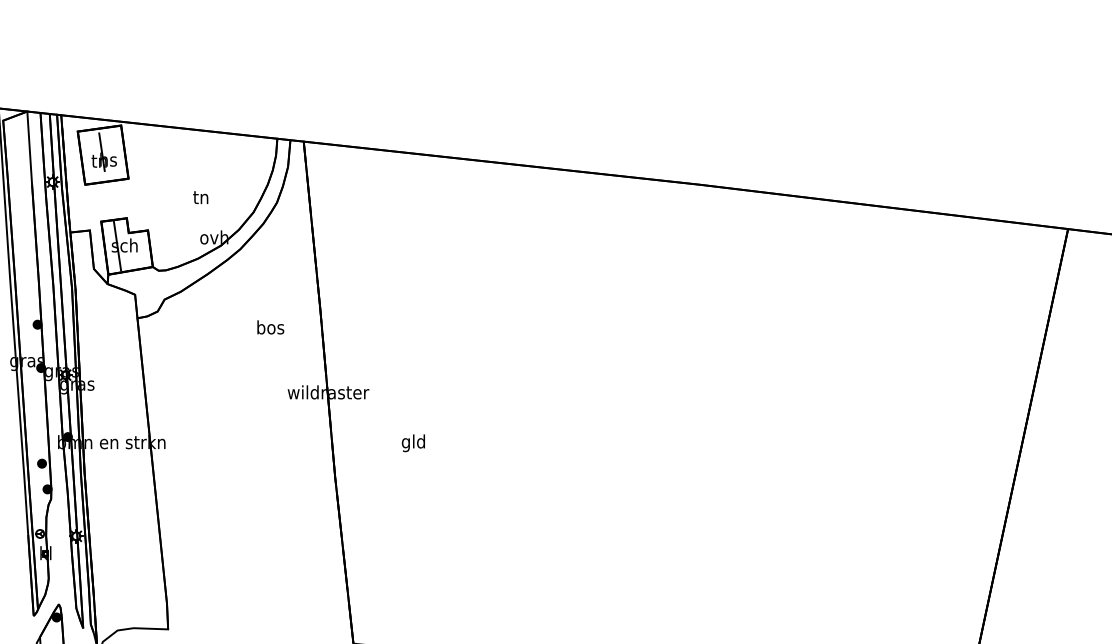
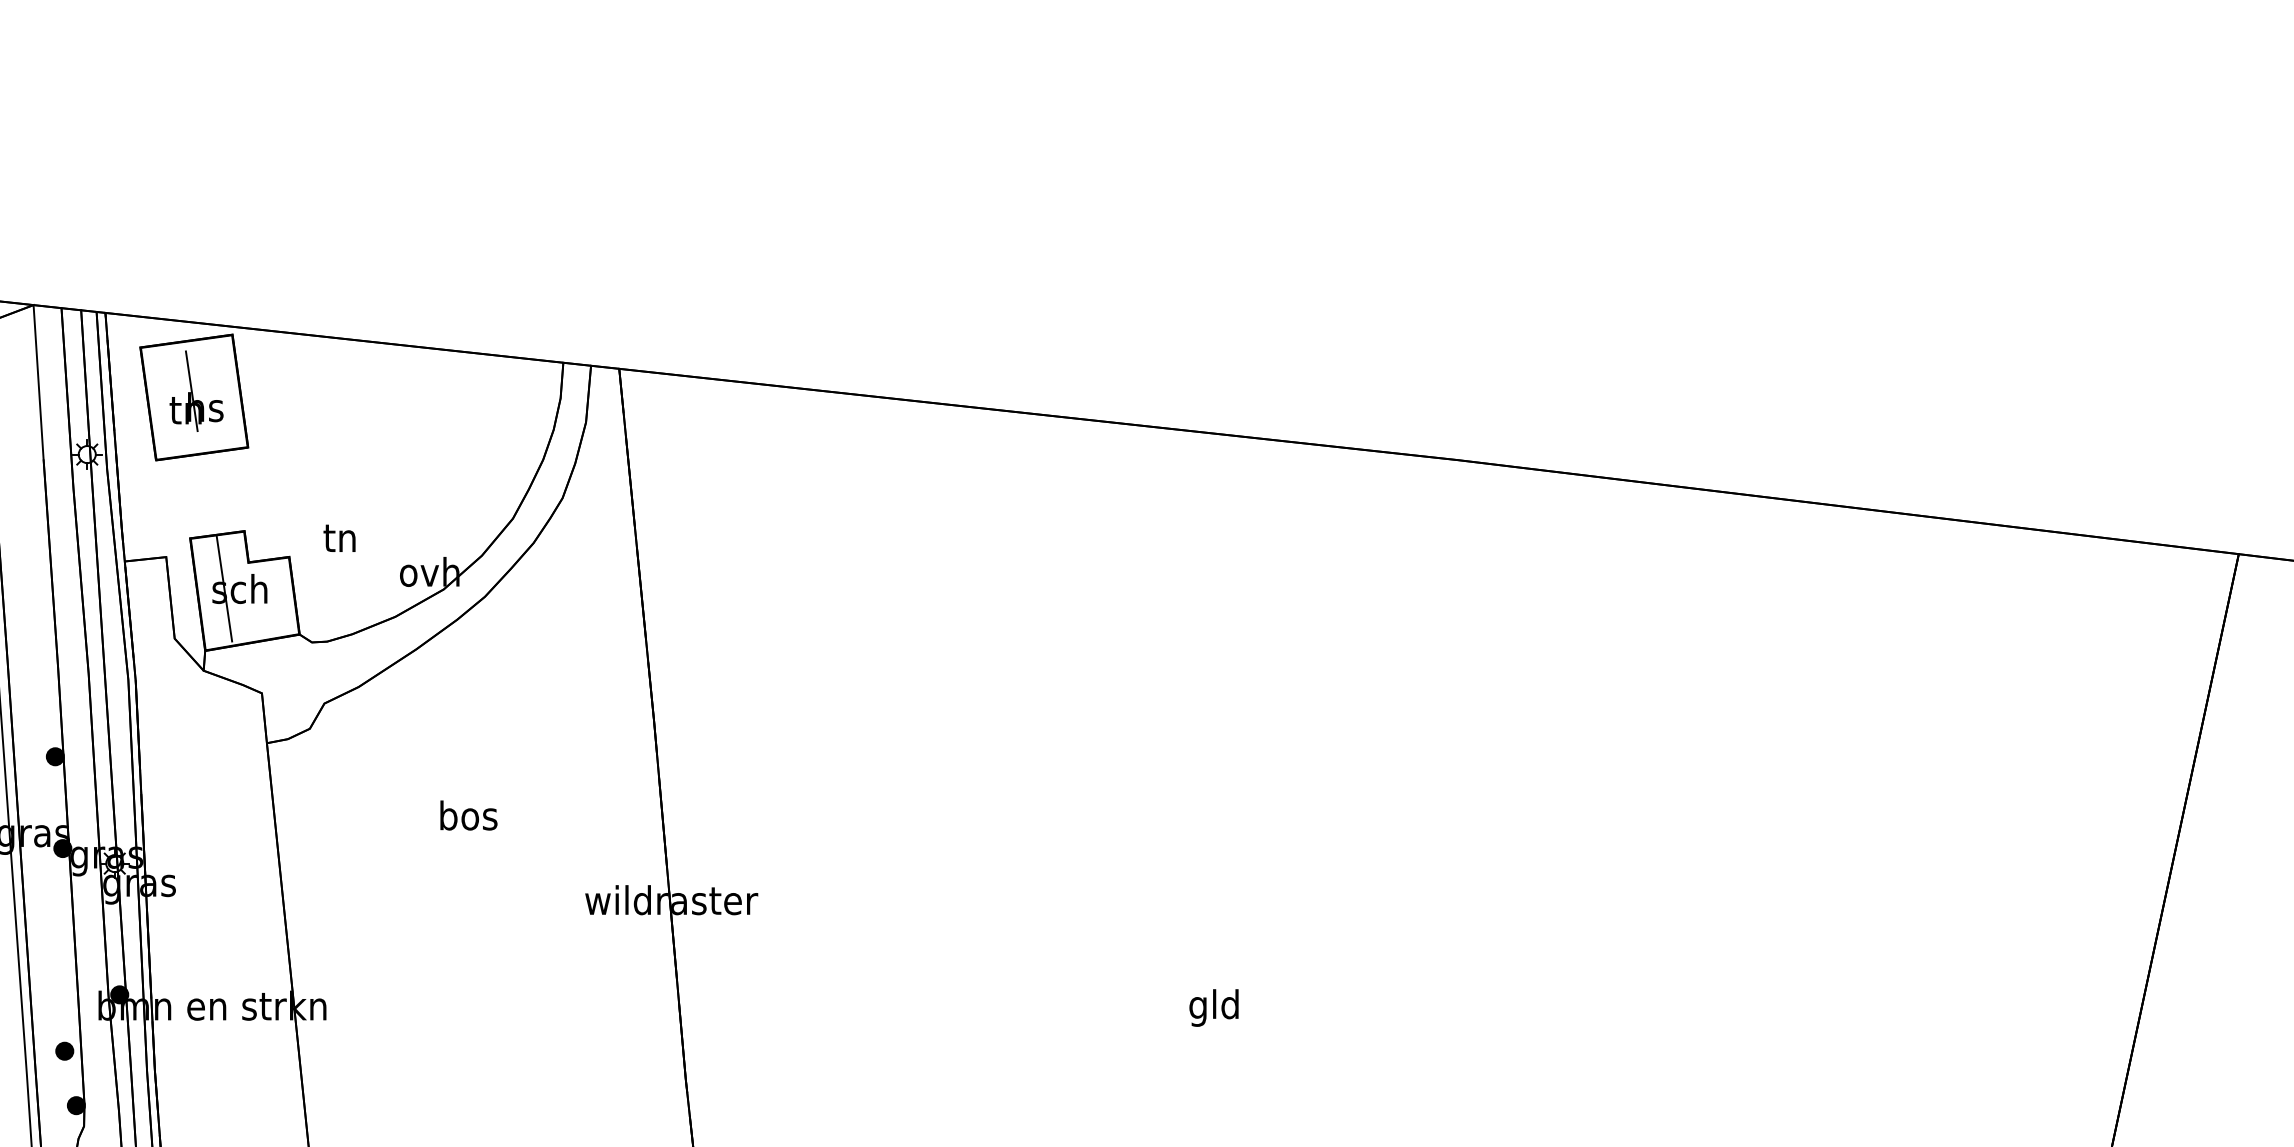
text: (200, 197) -> (339, 538), moved
text: (270, 327) -> (468, 815), moved
text: (412, 443) -> (1211, 1008), moved

